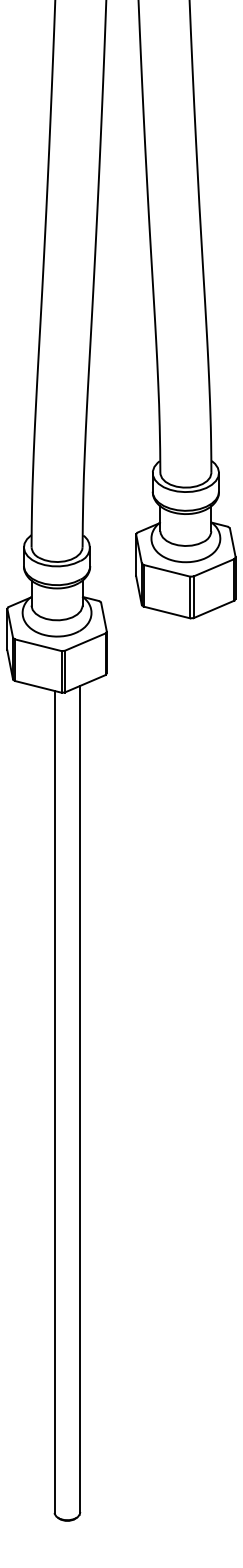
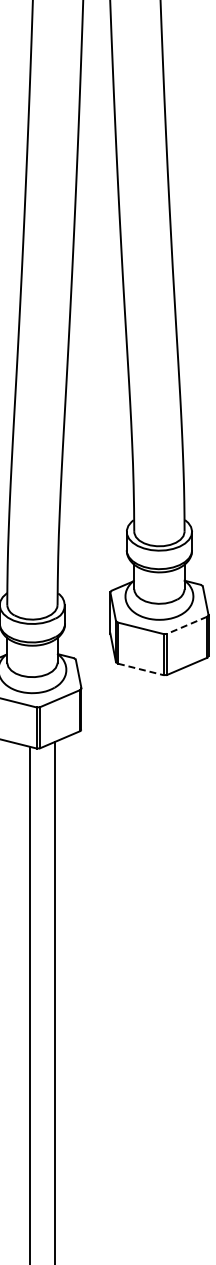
line: (213, 567) -> (186, 625), solid -> dashed
line: (167, 612) -> (141, 669), solid -> dashed

